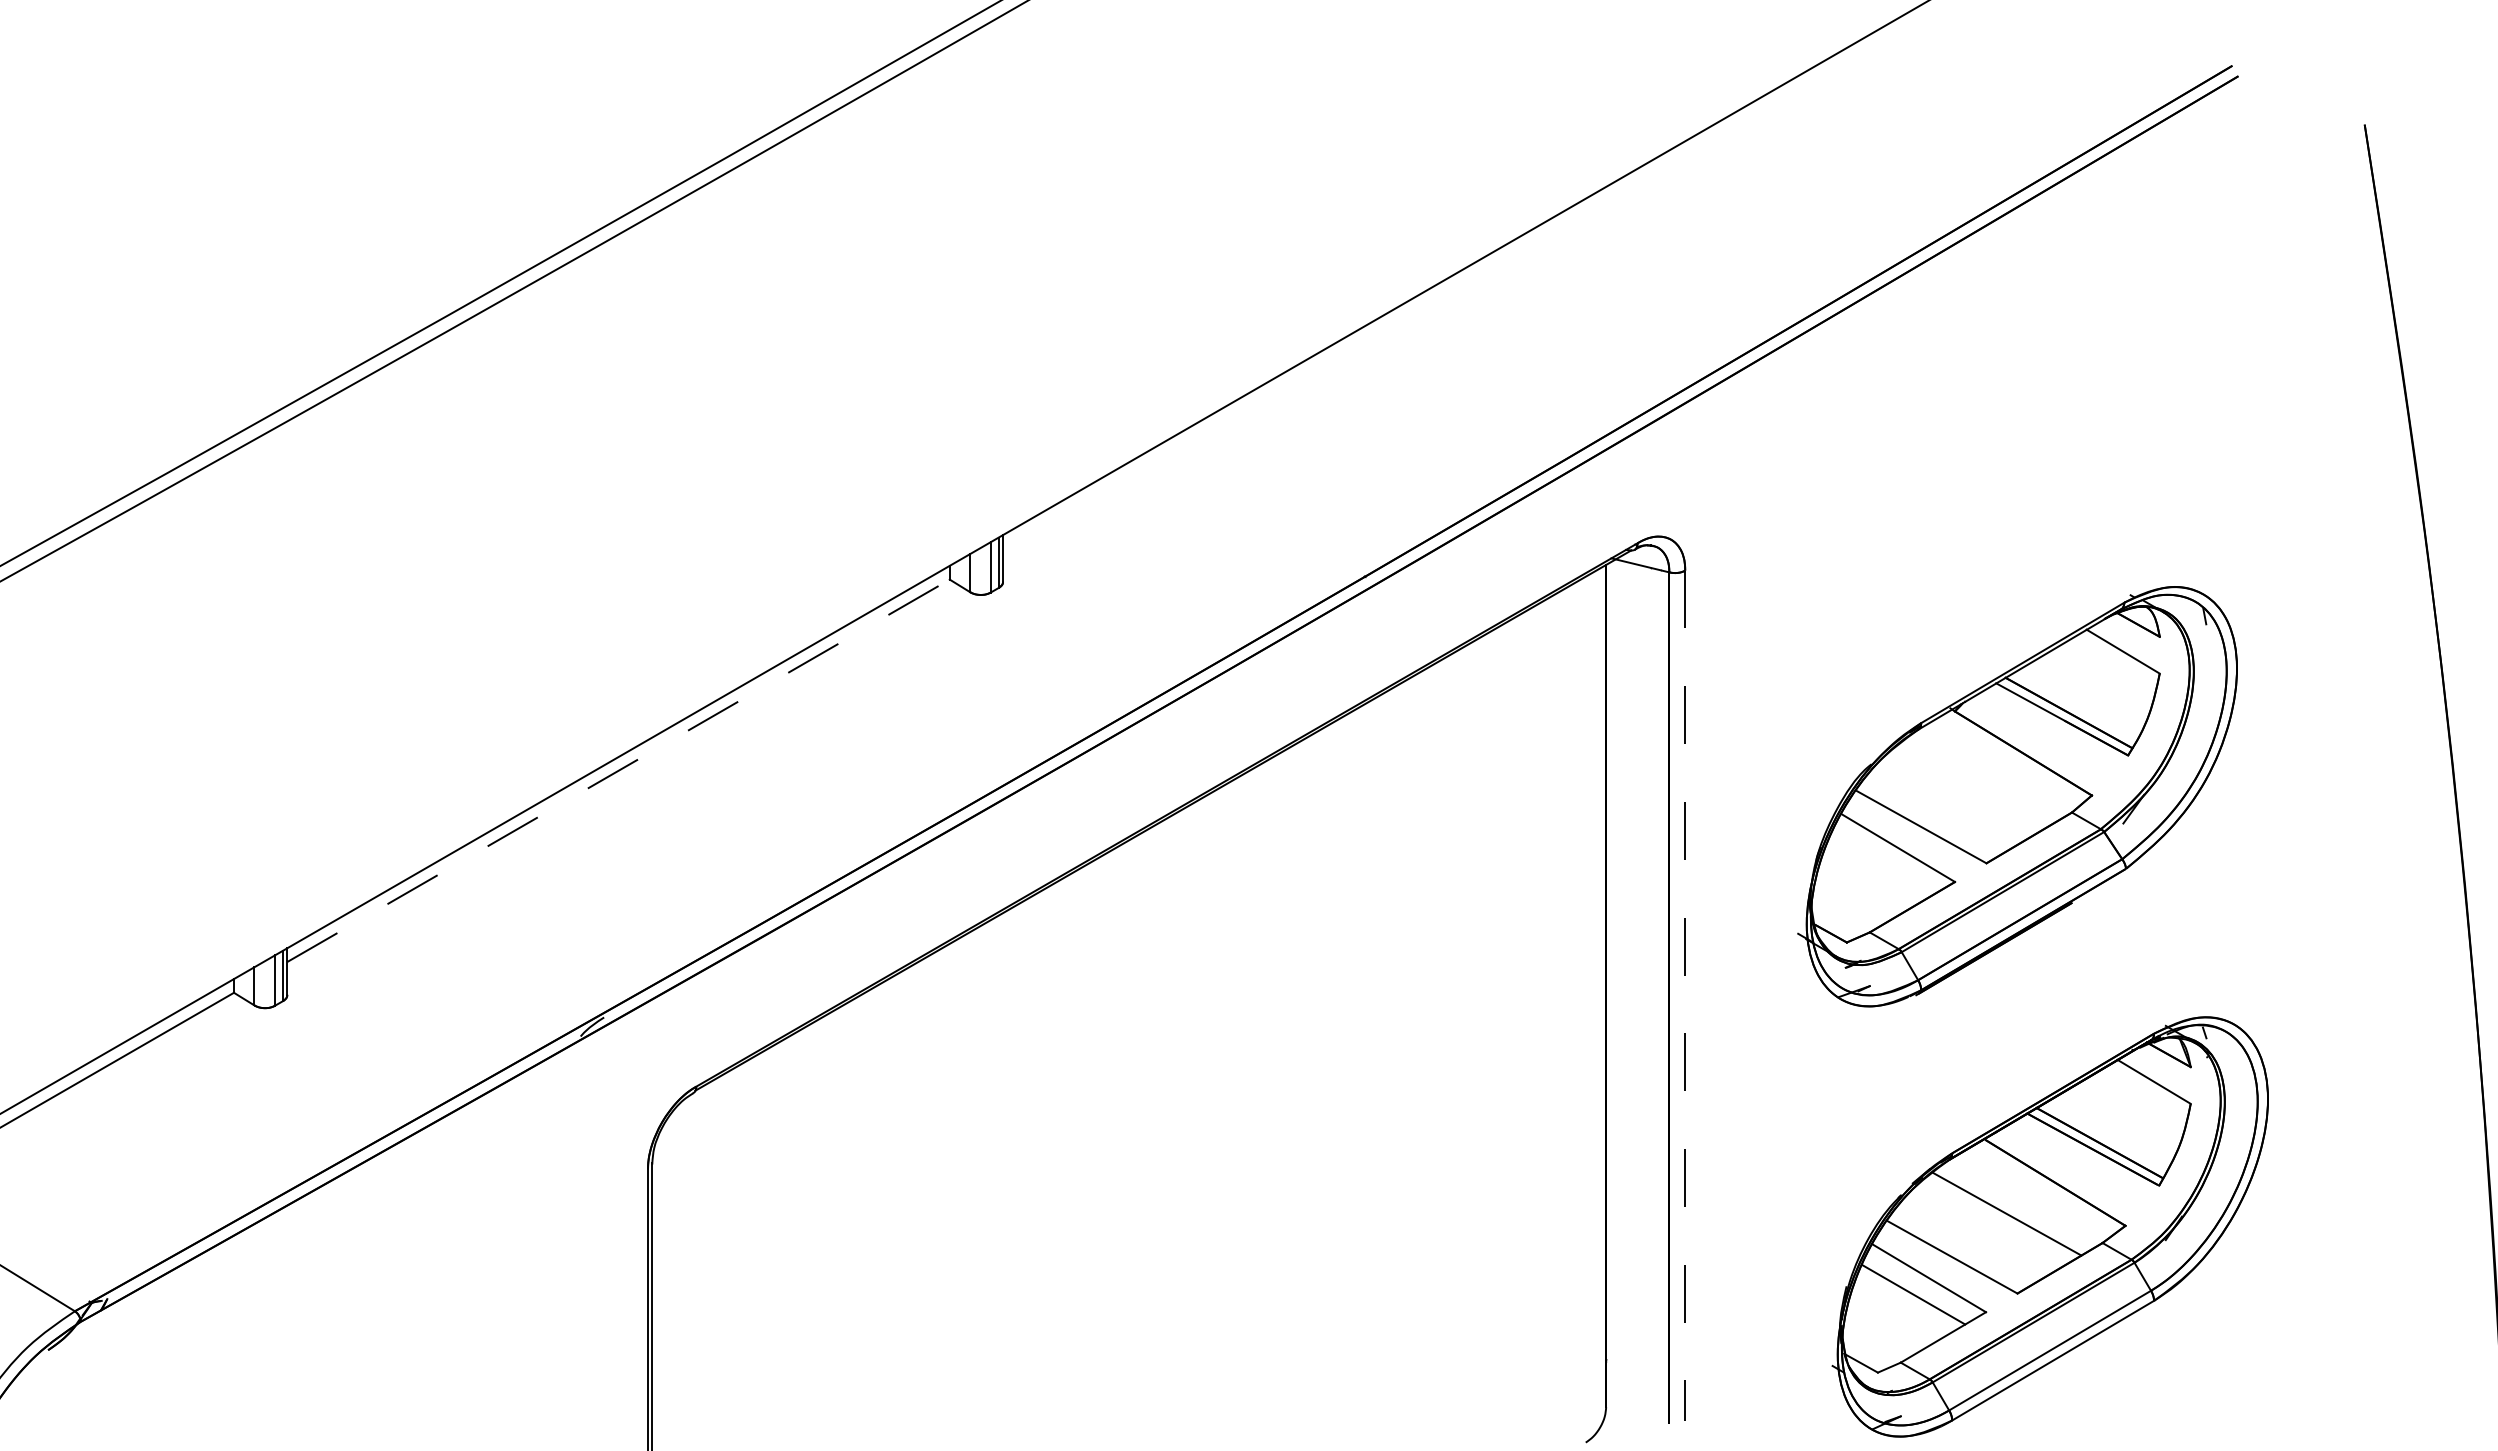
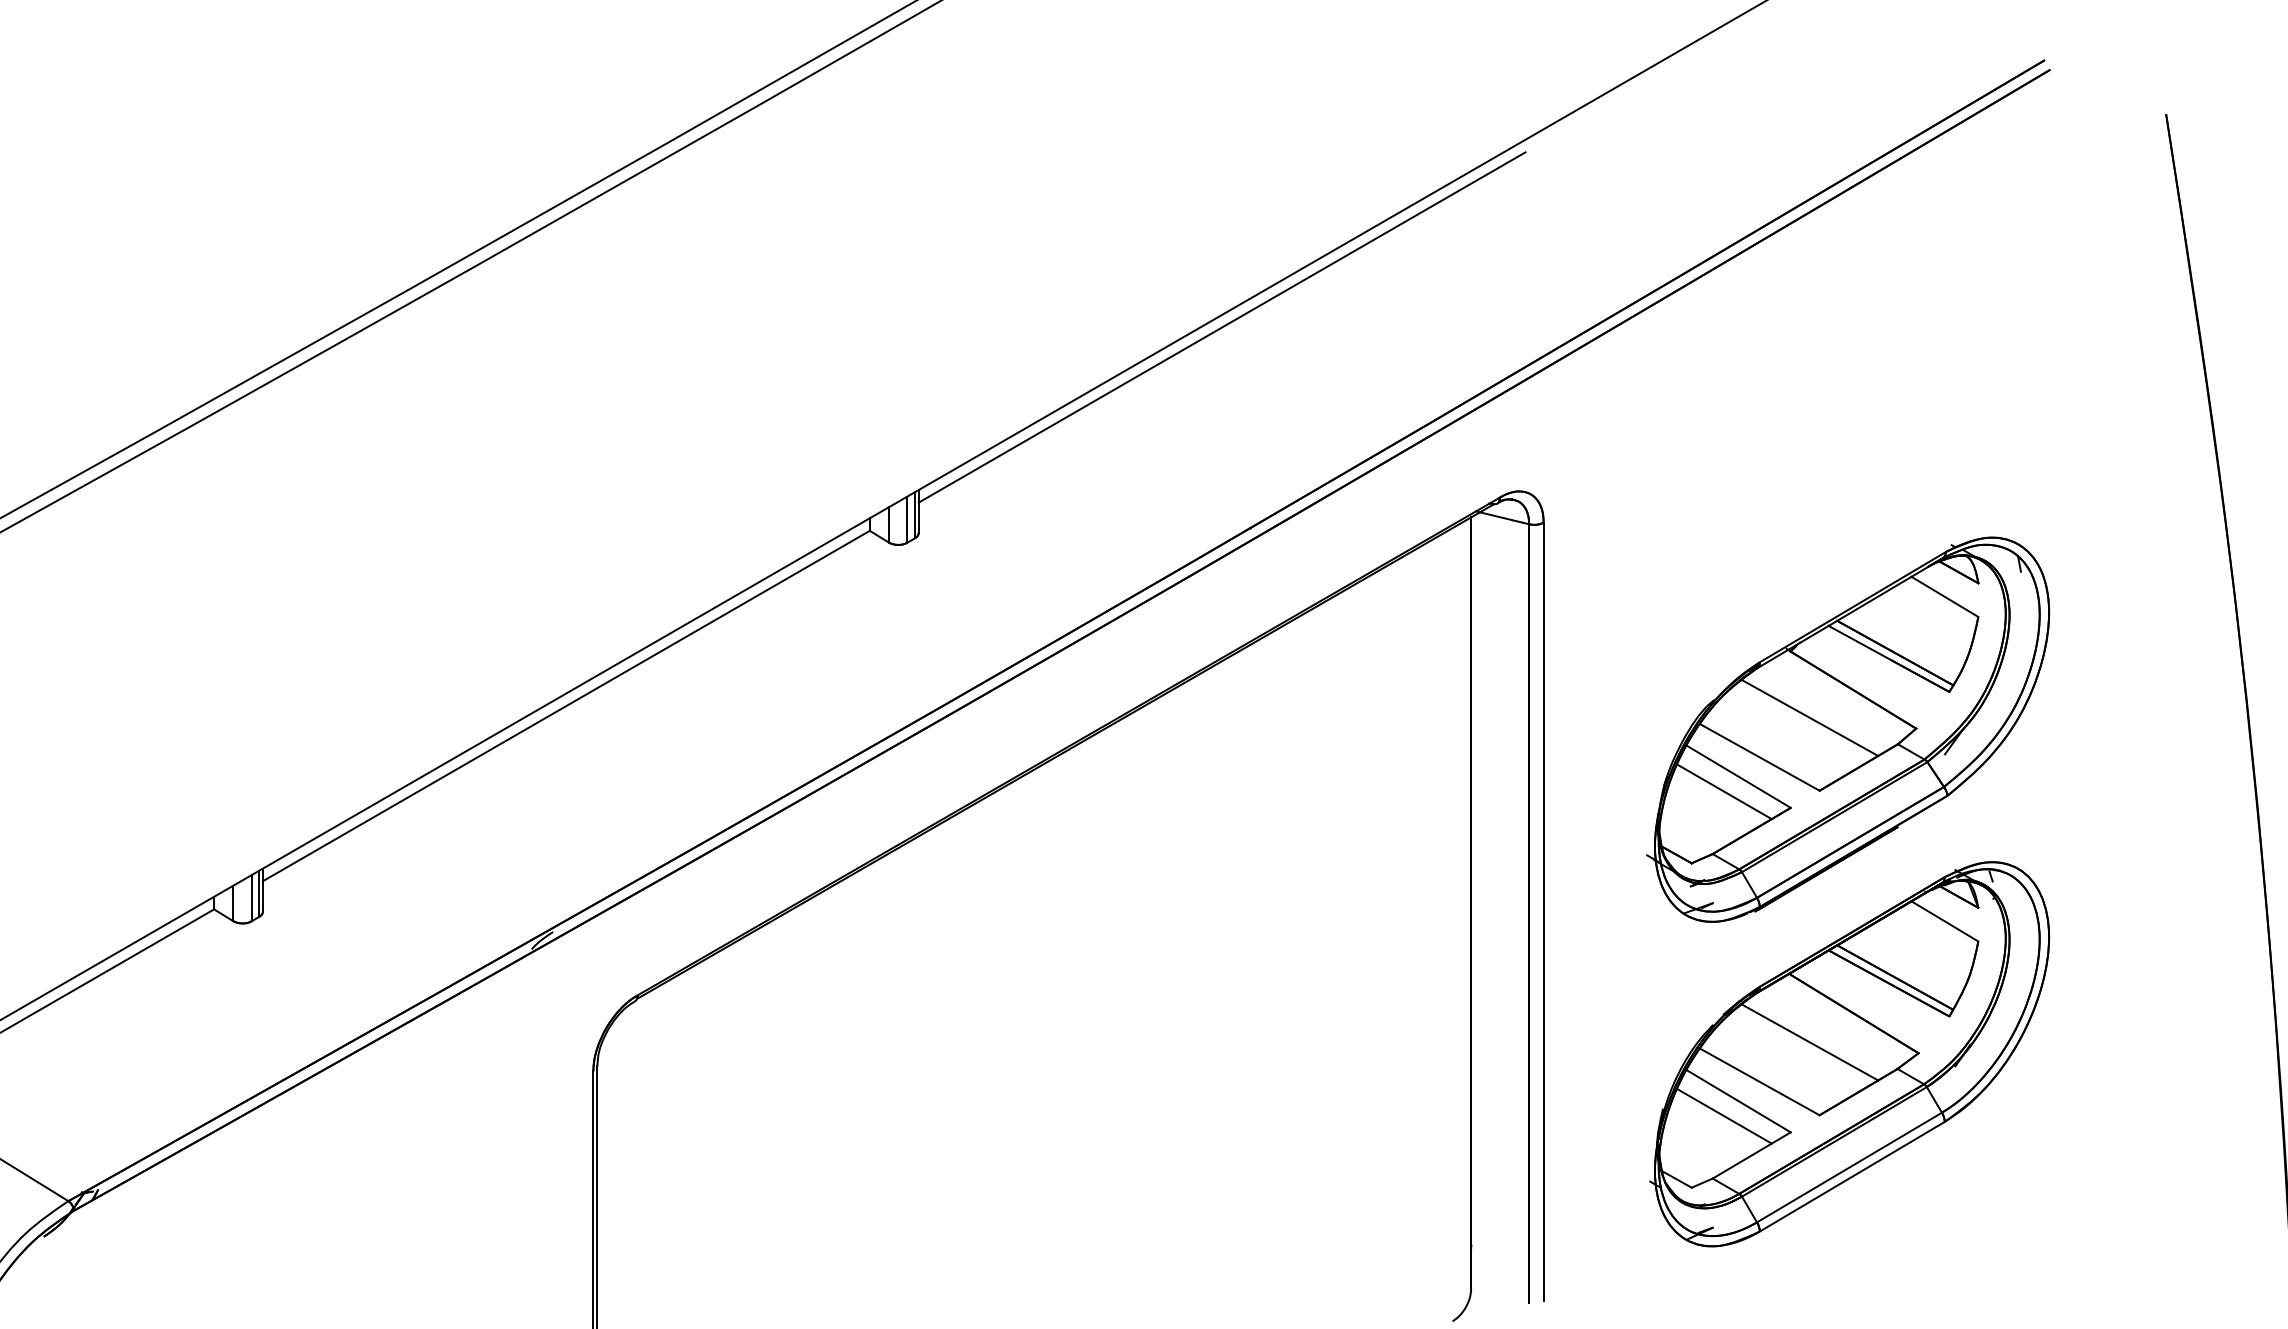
line: (1334, 357) -> (1222, 327), added
line: (618, 770) -> (566, 705), dashed -> solid
line: (1976, 783) -> (1810, 717), added
line: (1882, 864) -> (1724, 791), added
line: (1685, 996) -> (1543, 912), dashed -> solid
part: (2049, 1226) -> (1848, 1053), moved

